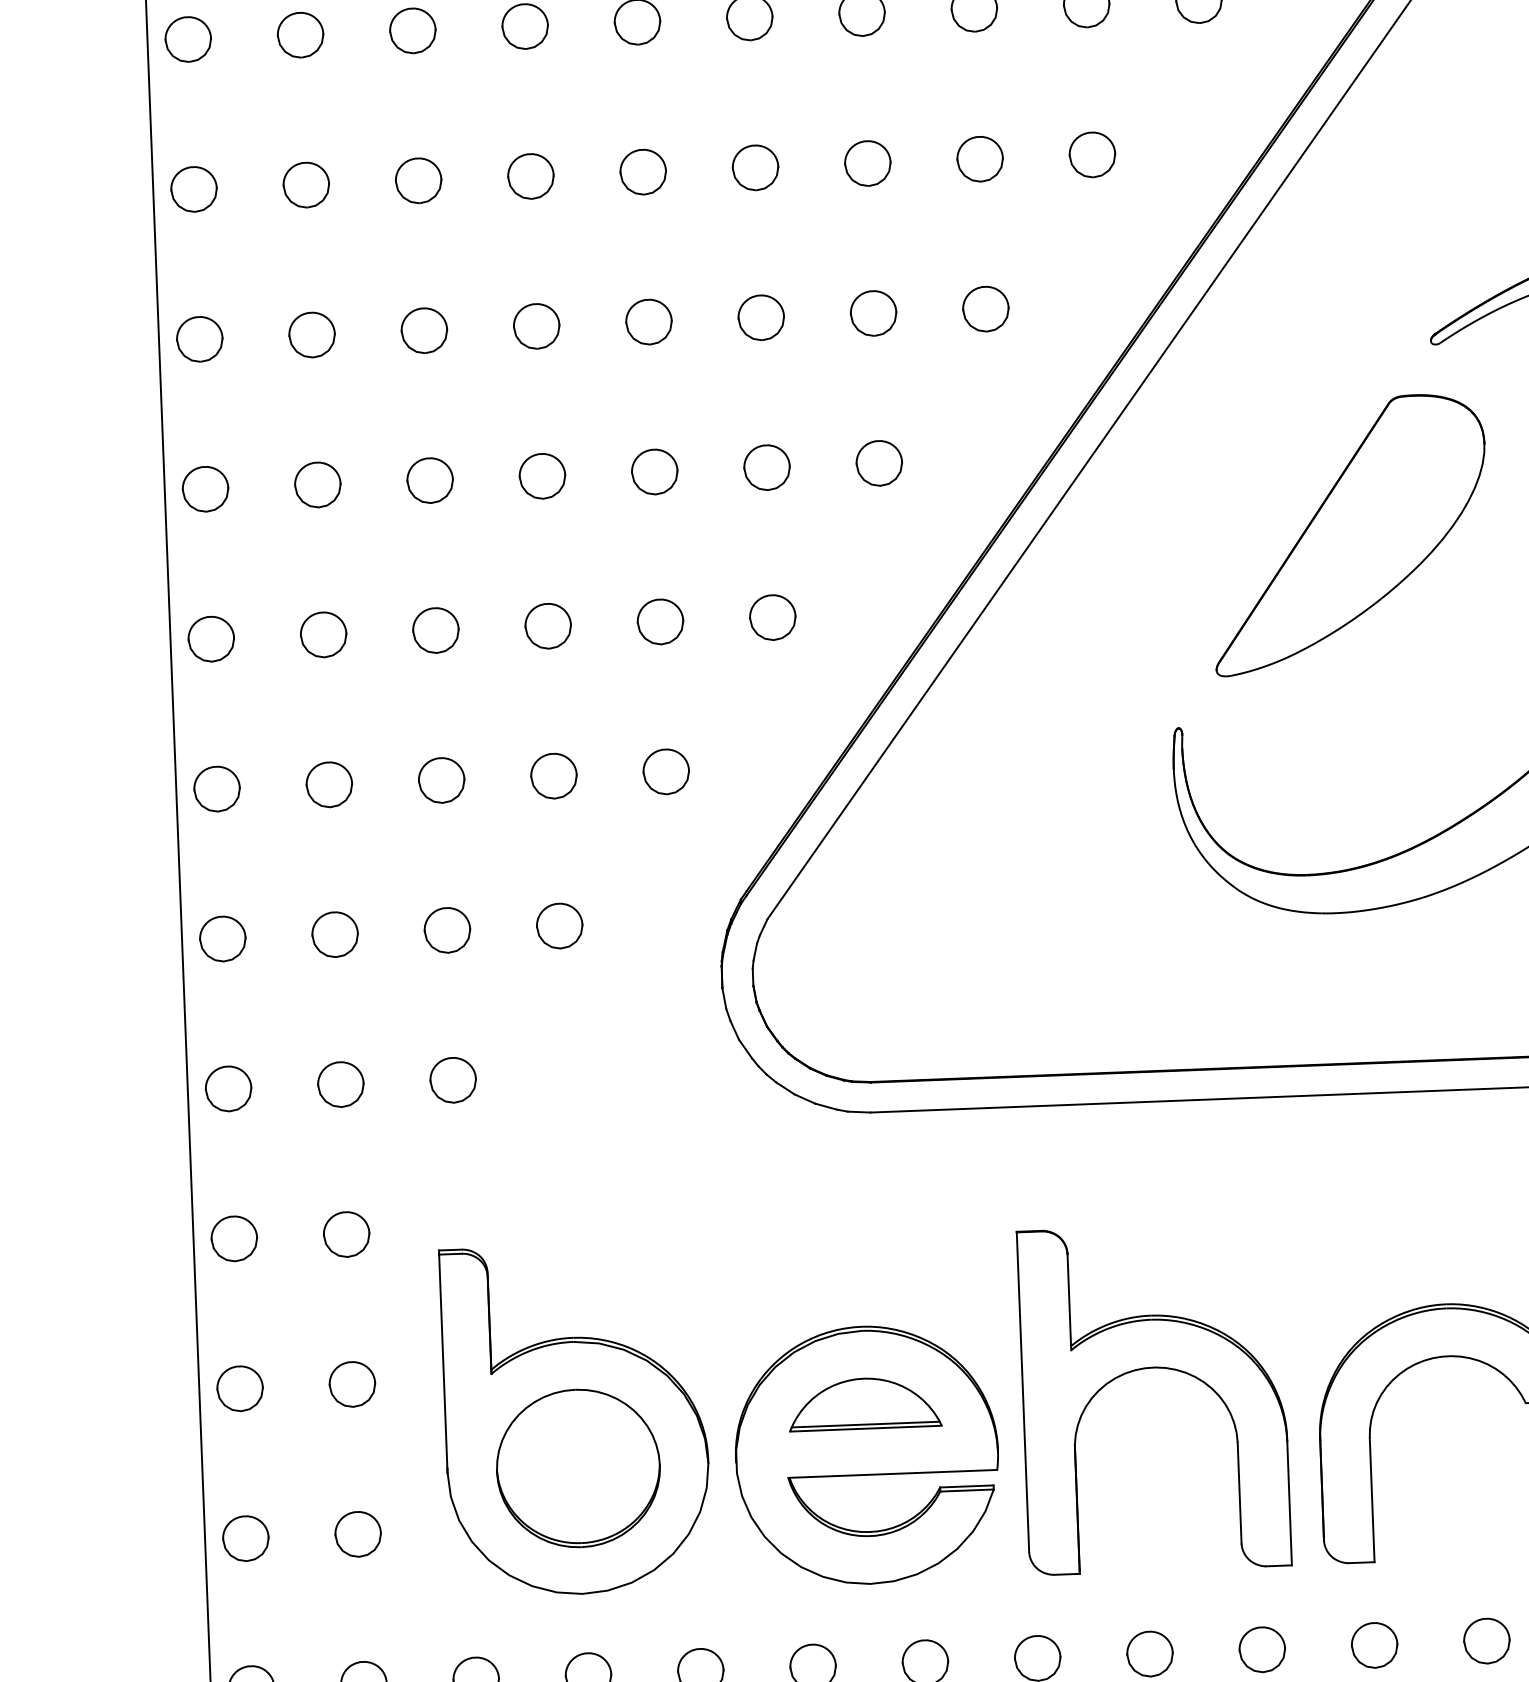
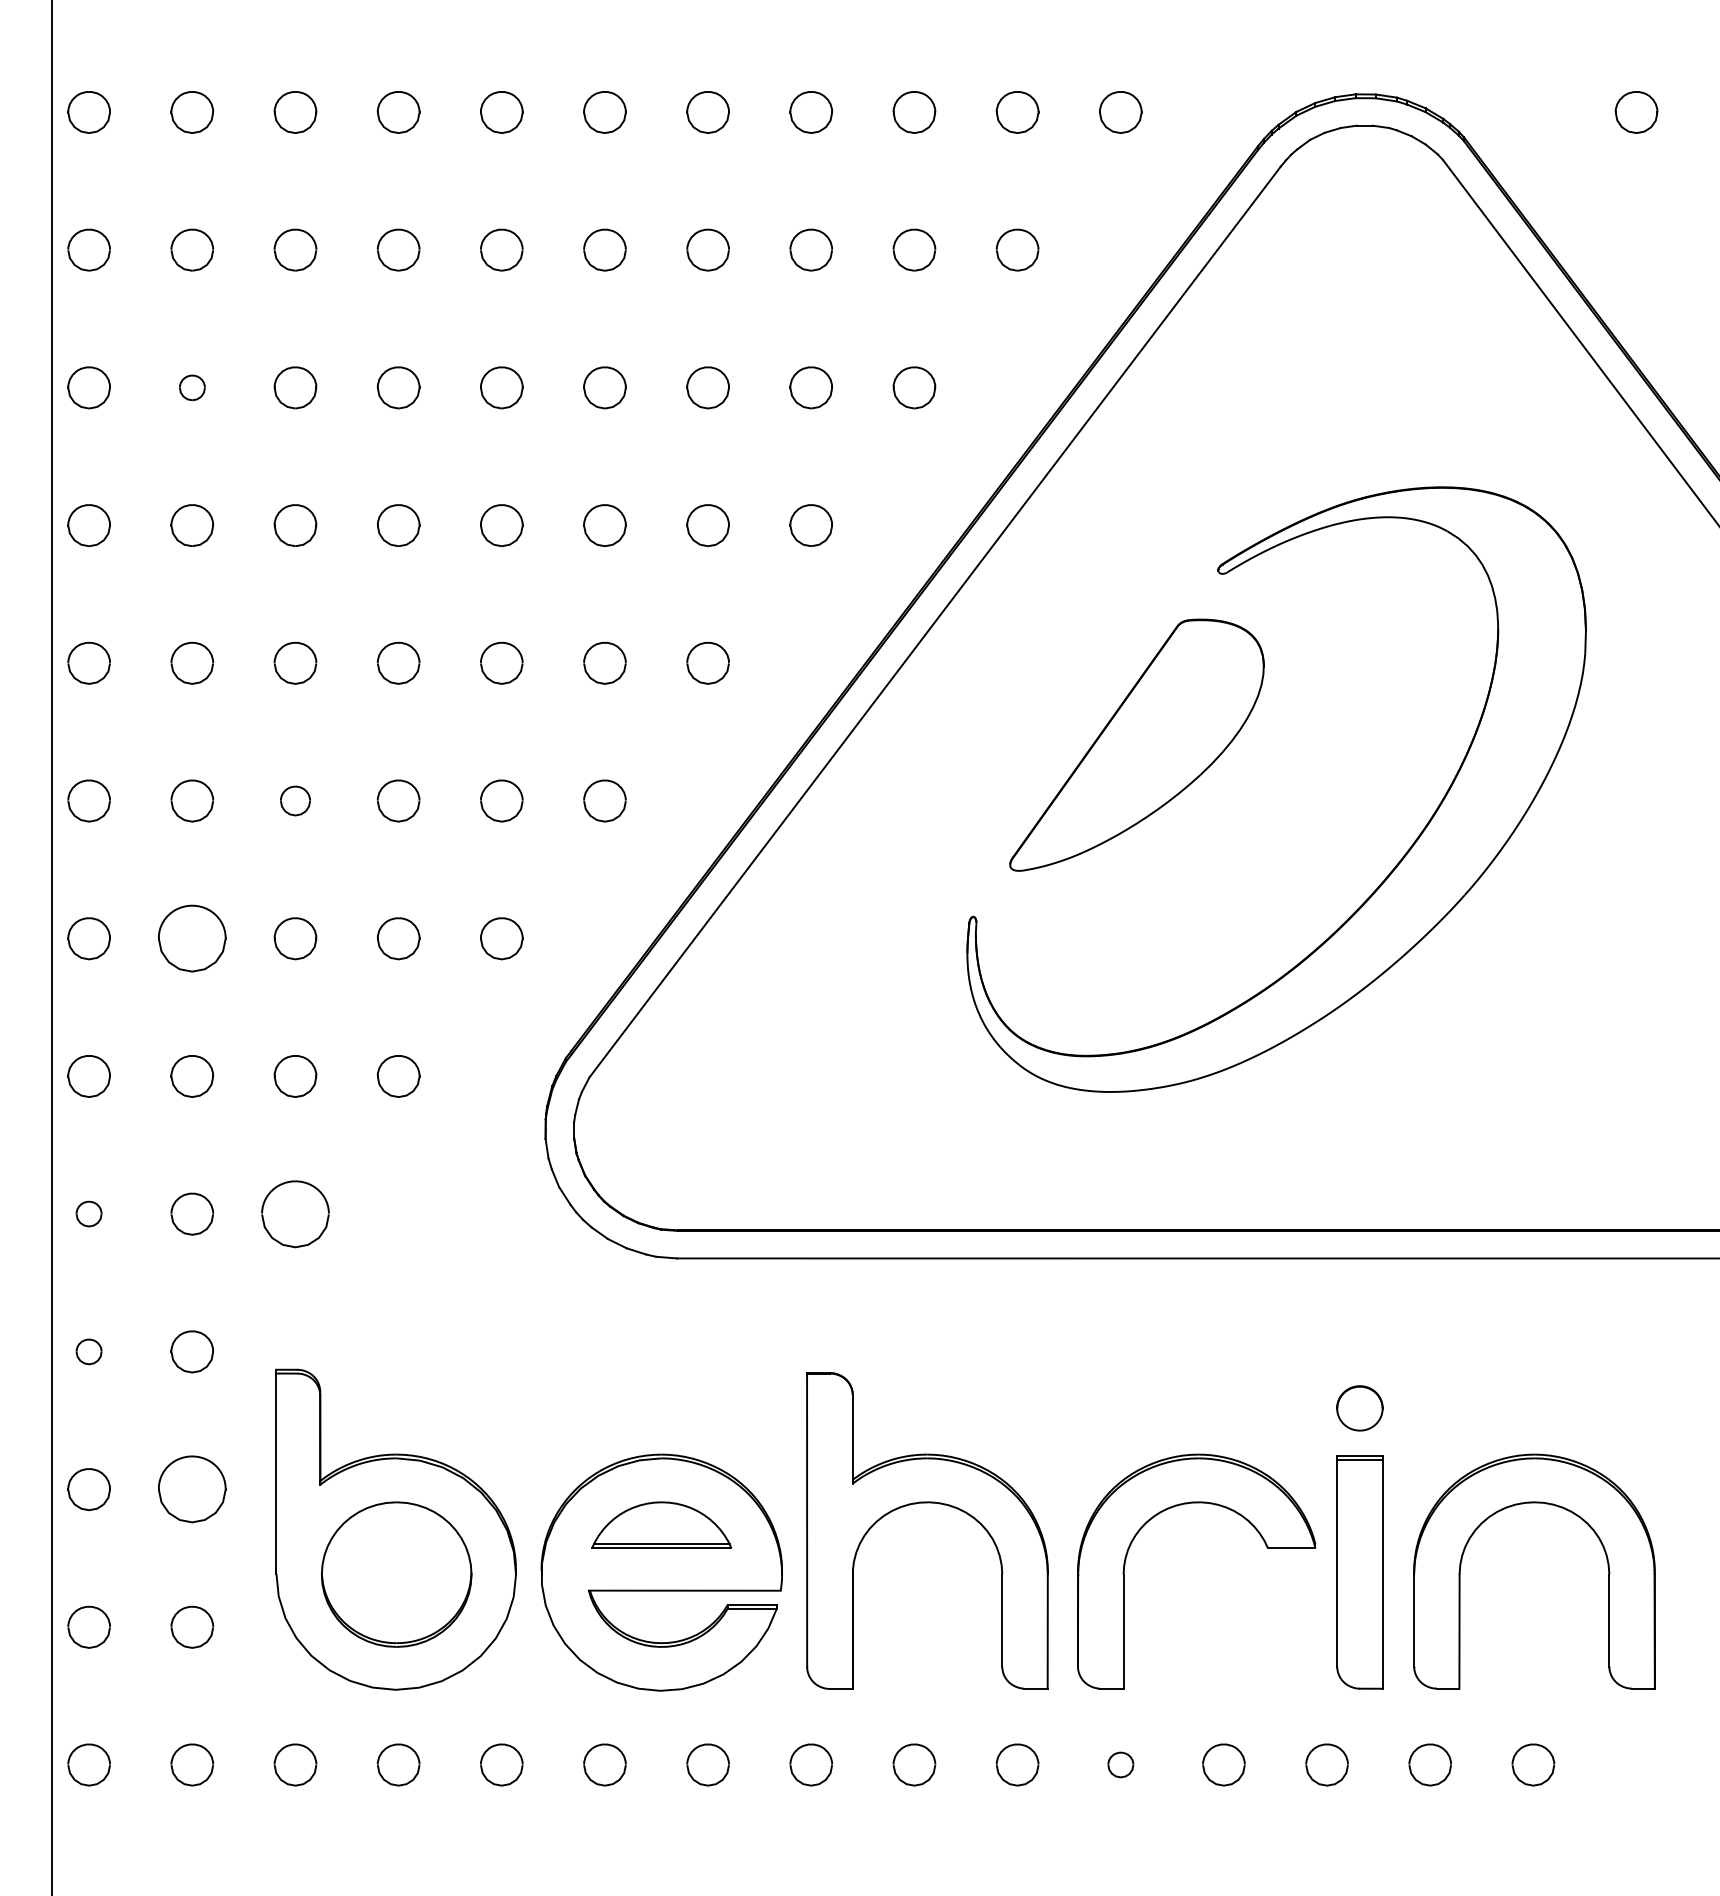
part: (306, 184) -> (192, 387), size x0.6
part: (435, 629) -> (295, 800), size x0.7
part: (329, 784) -> (192, 938), size x1.6
part: (453, 1079) -> (295, 1213), size x1.6
part: (227, 1088) -> (88, 1213), size x0.6
part: (233, 1238) -> (88, 1351), size x0.6
part: (352, 1384) -> (192, 1489), size x1.6
part: (1374, 1644) -> (1120, 1764), size x0.6

